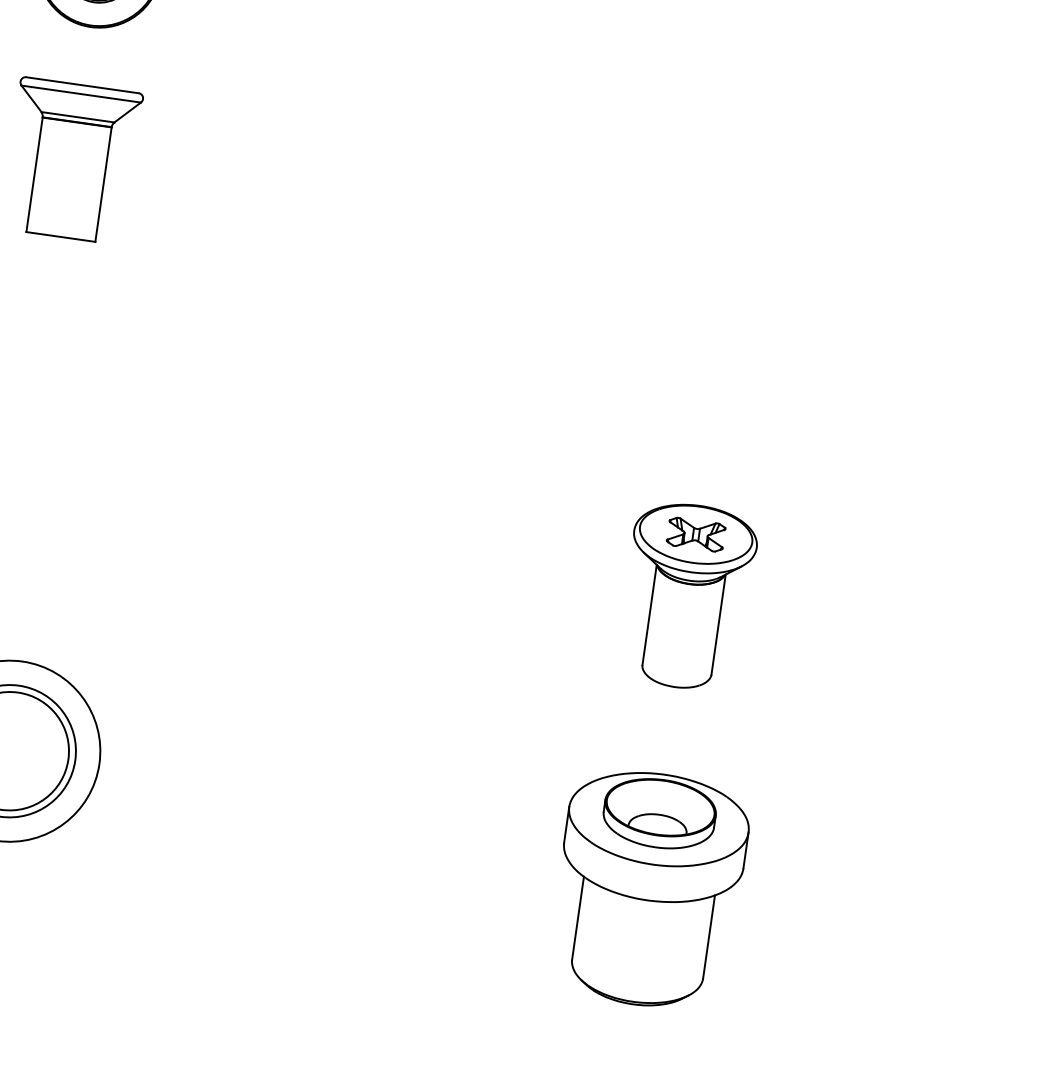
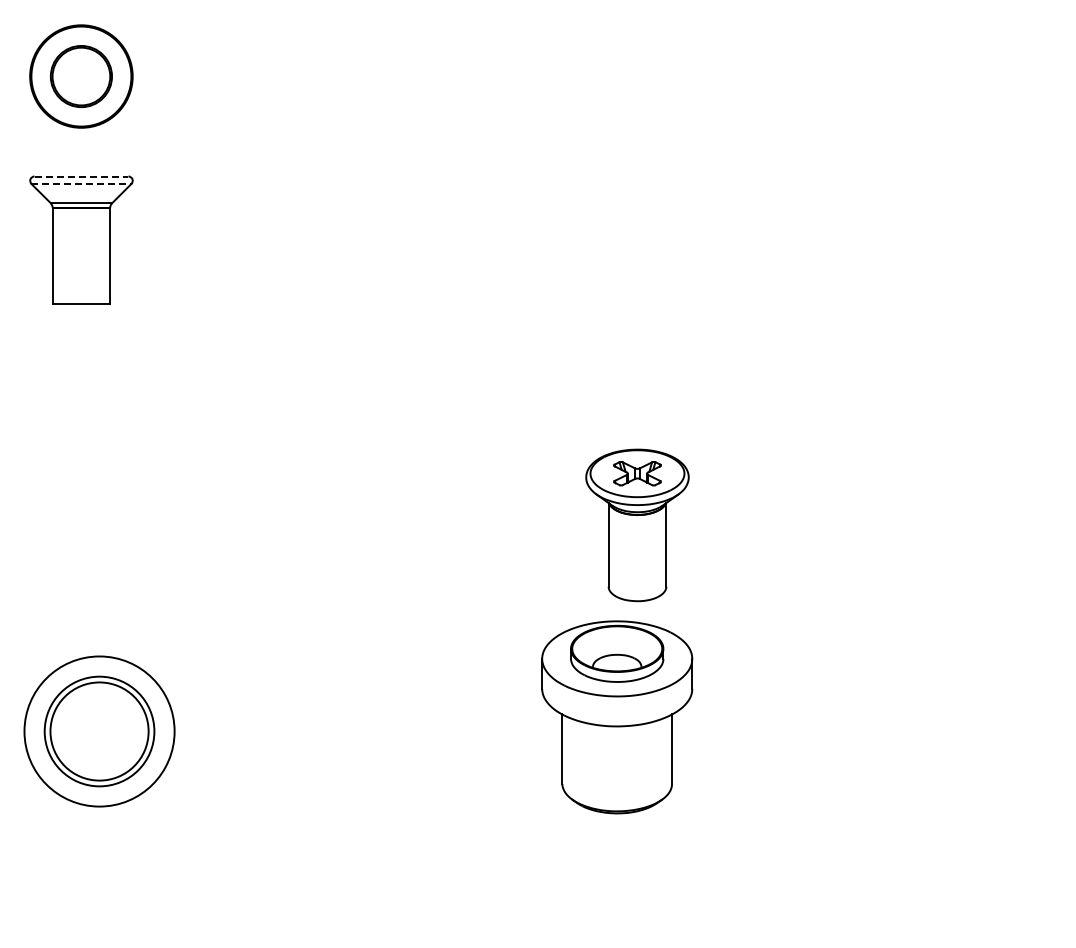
line: (82, 85) -> (81, 176), solid -> dashed
line: (81, 93) -> (81, 183), solid -> dashed
part: (649, 889) -> (617, 717), moved

